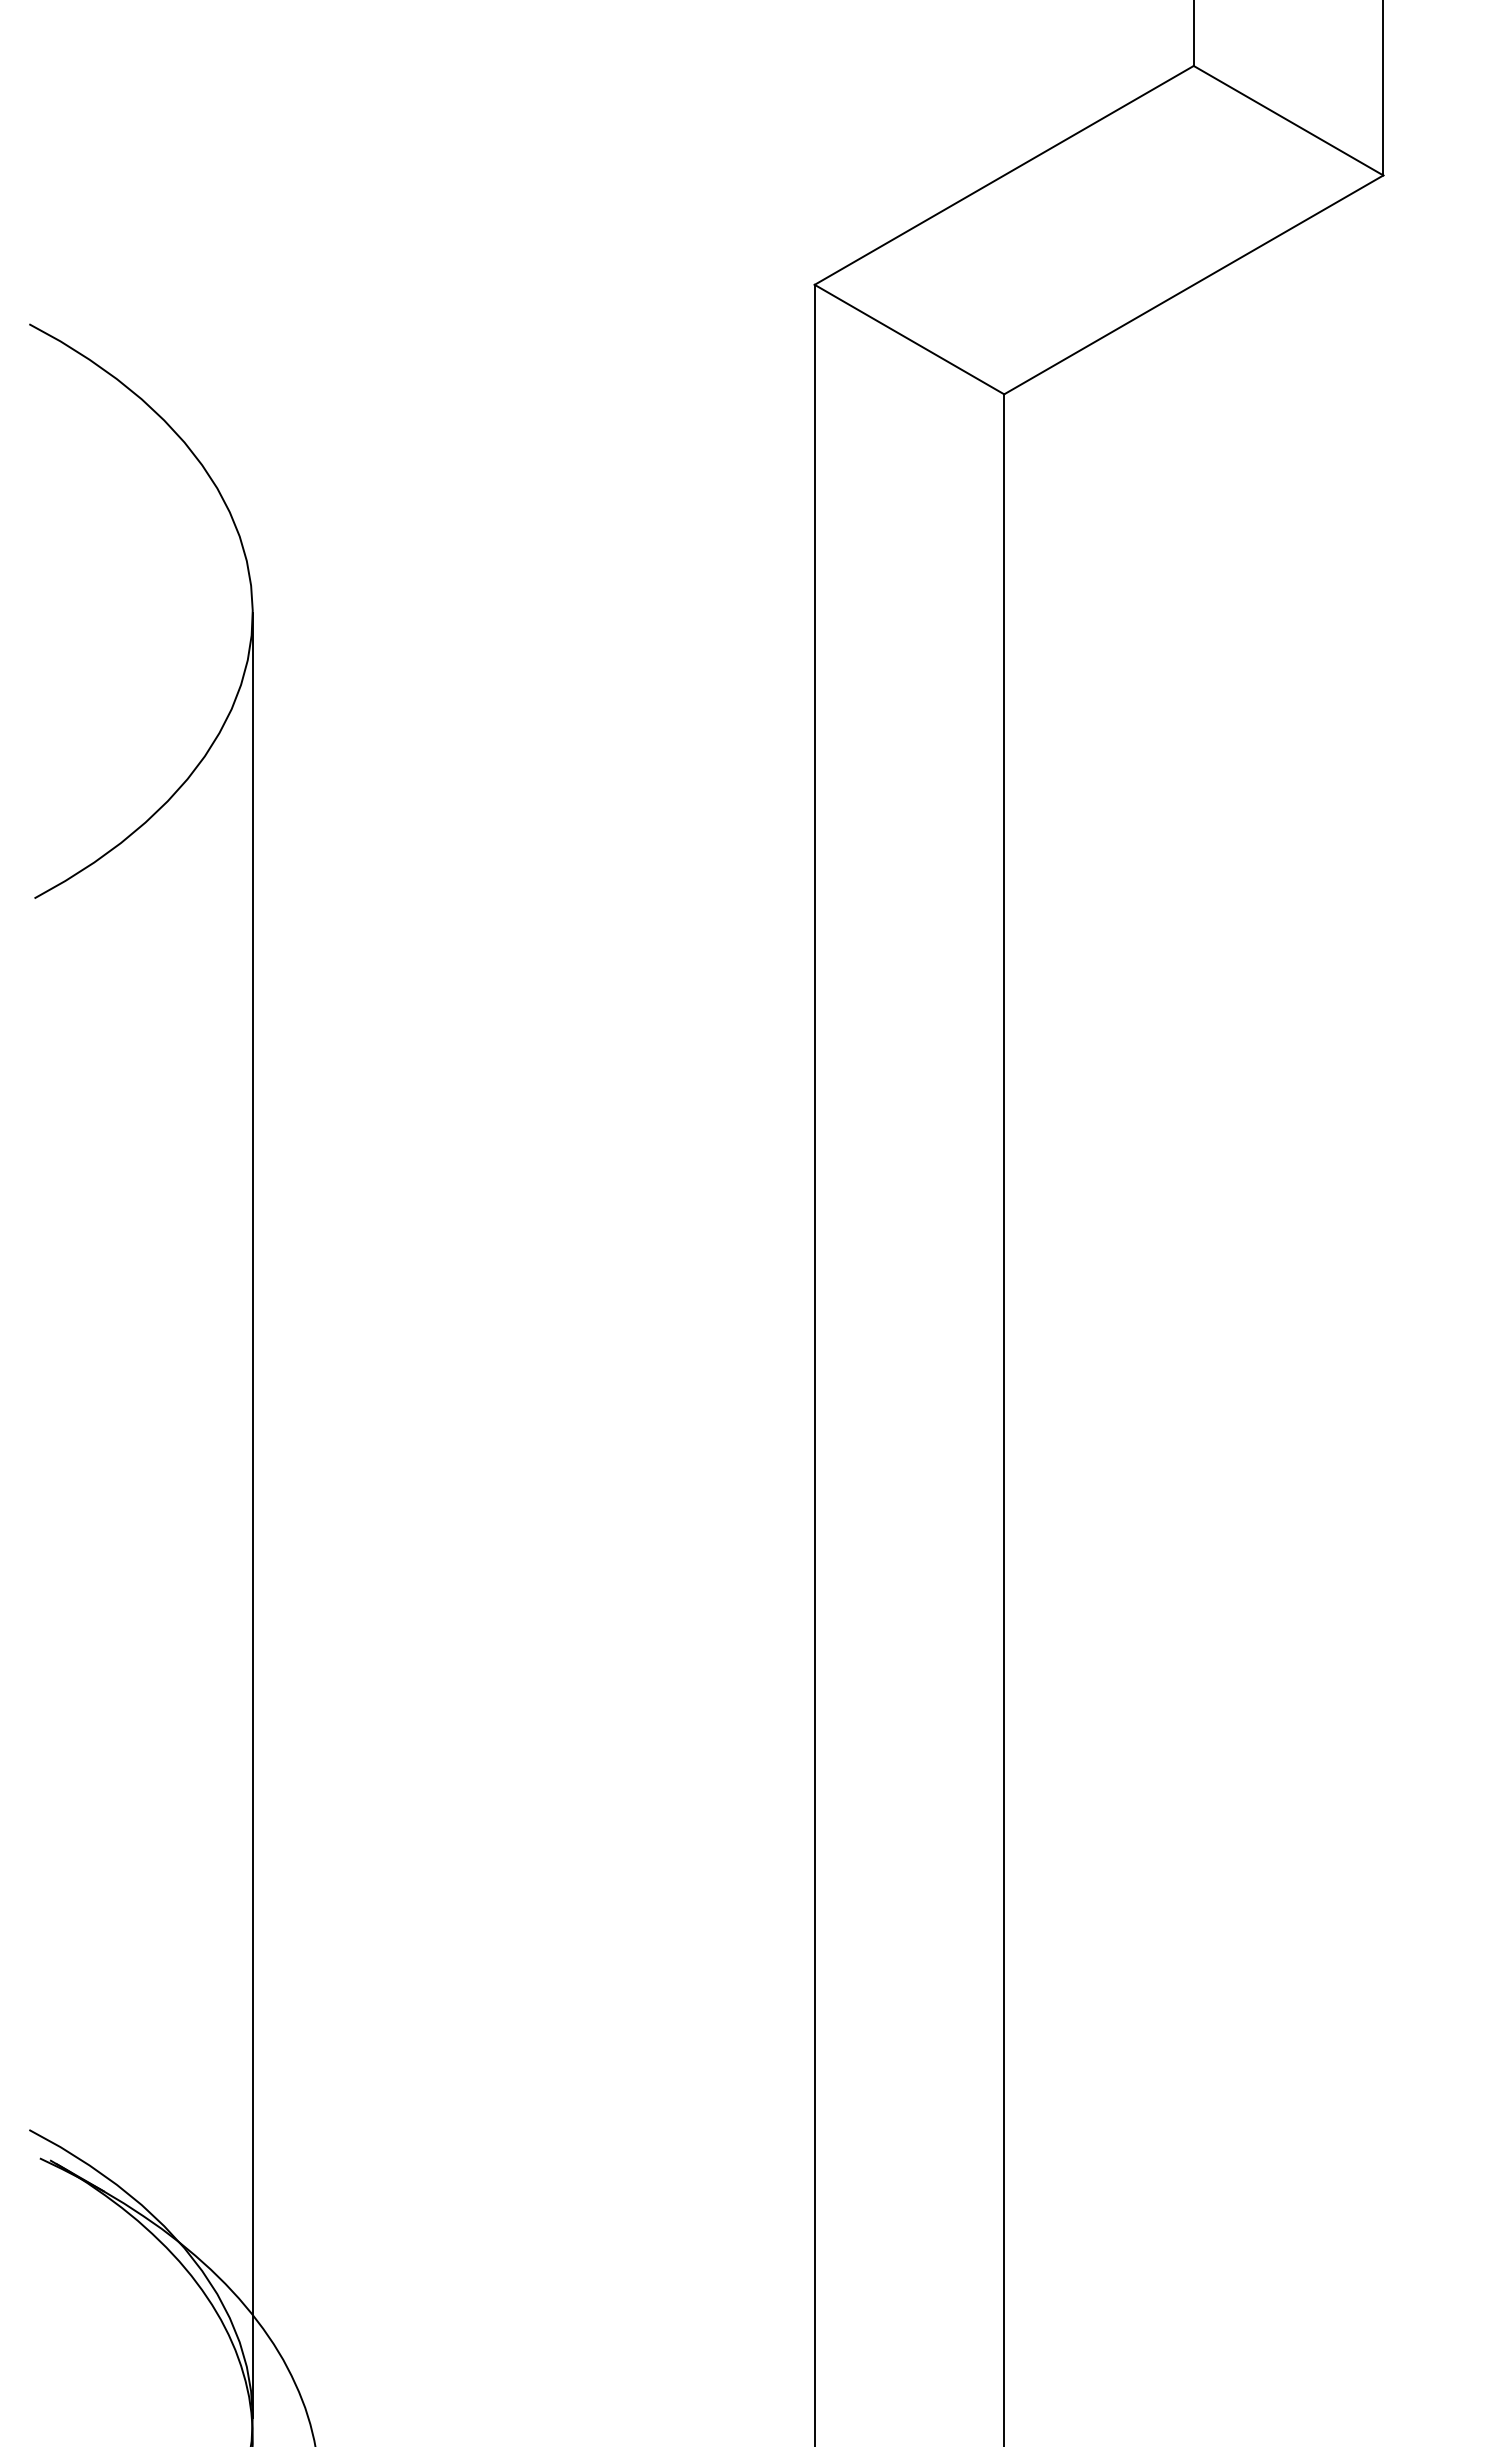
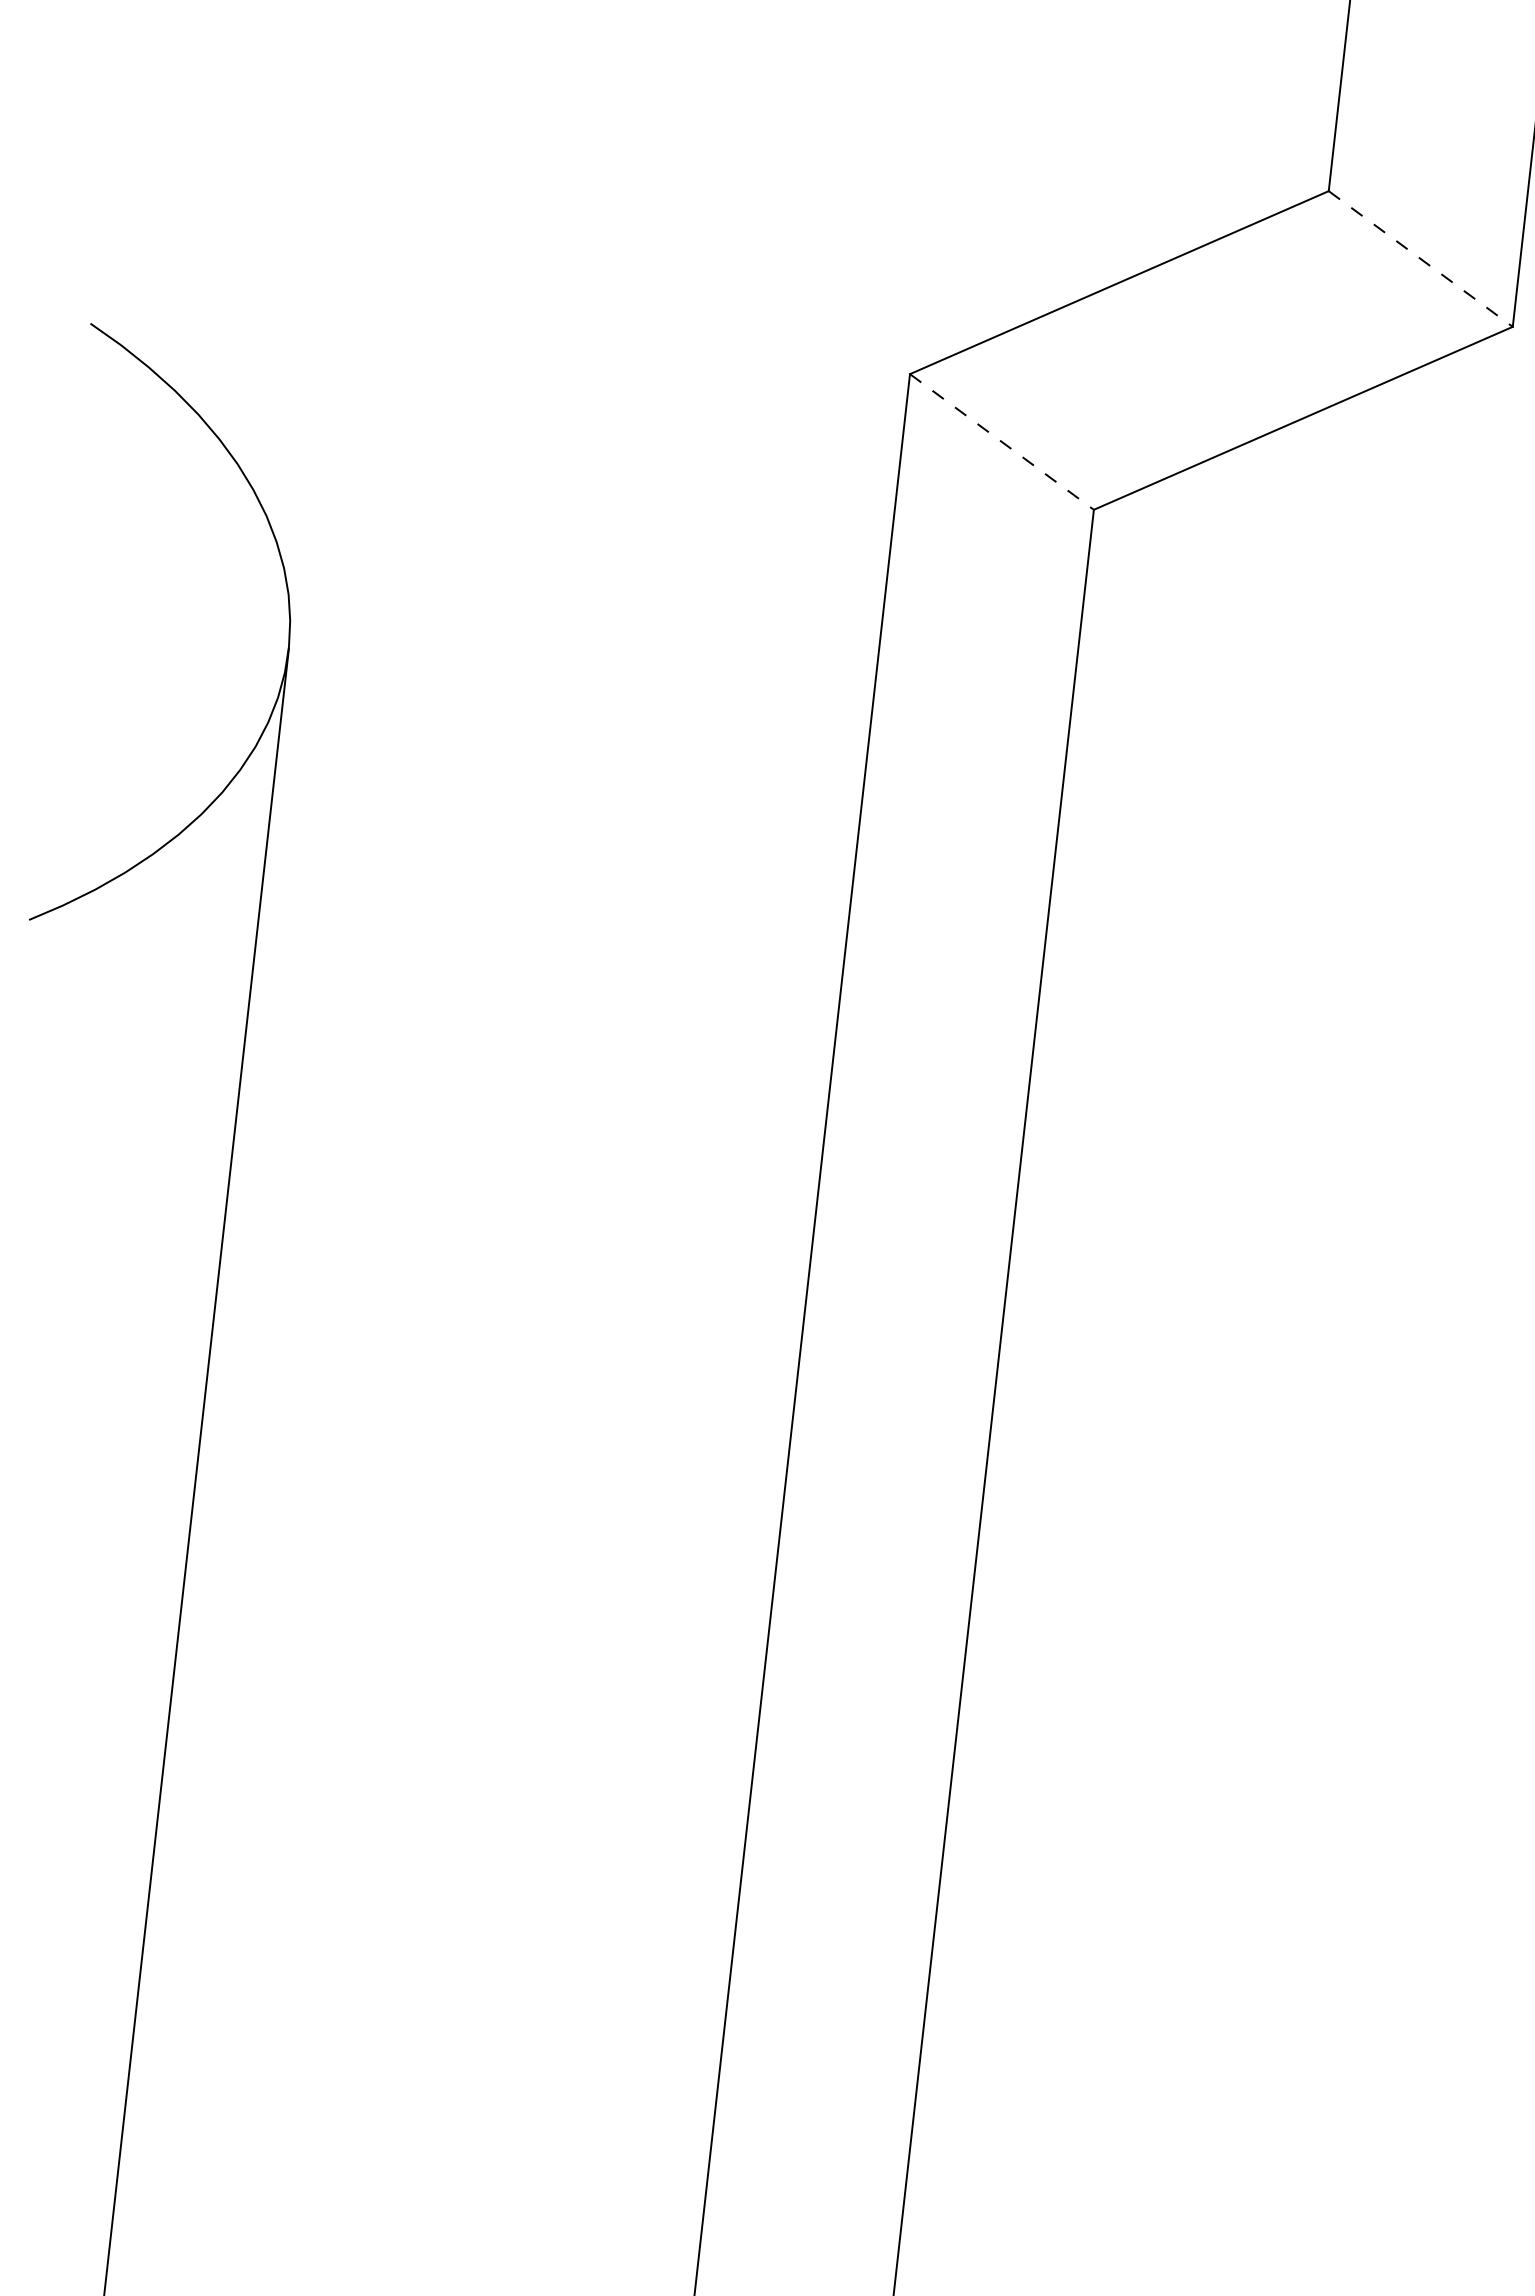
line: (1289, 120) -> (1421, 258), solid -> dashed
line: (909, 339) -> (1001, 441), solid -> dashed

